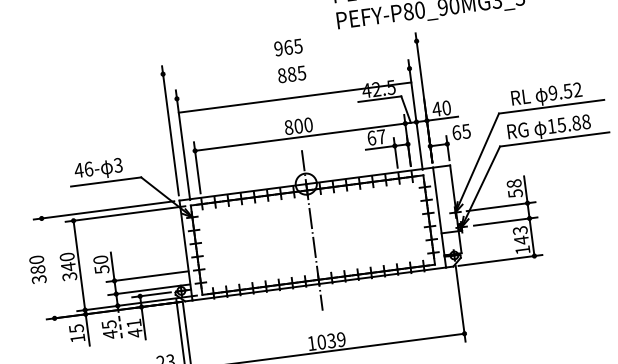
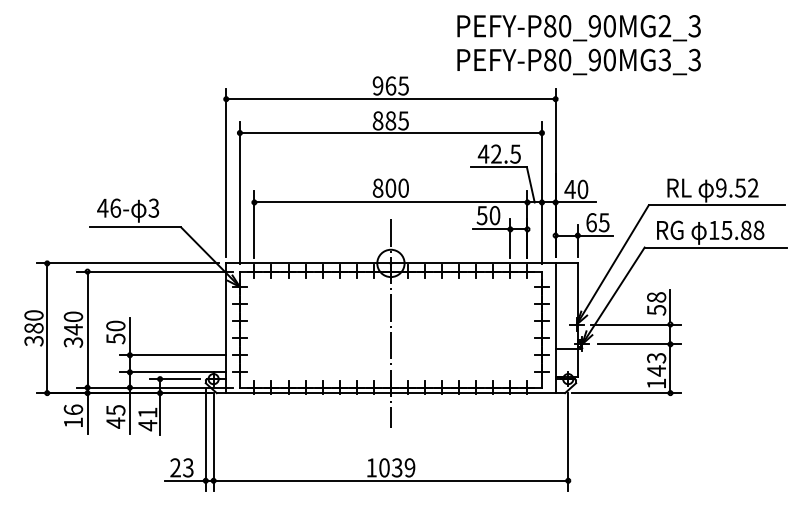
line: (289, 57) -> (390, 99), added
line: (294, 98) -> (390, 133), moved
text: (376, 137) -> (488, 215), 67 -> 50
line: (461, 142) -> (596, 235), added
line: (48, 268) -> (47, 328), added
line: (119, 324) -> (129, 411), dashed -> solid
text: (76, 328) -> (73, 409), 15 -> 16

